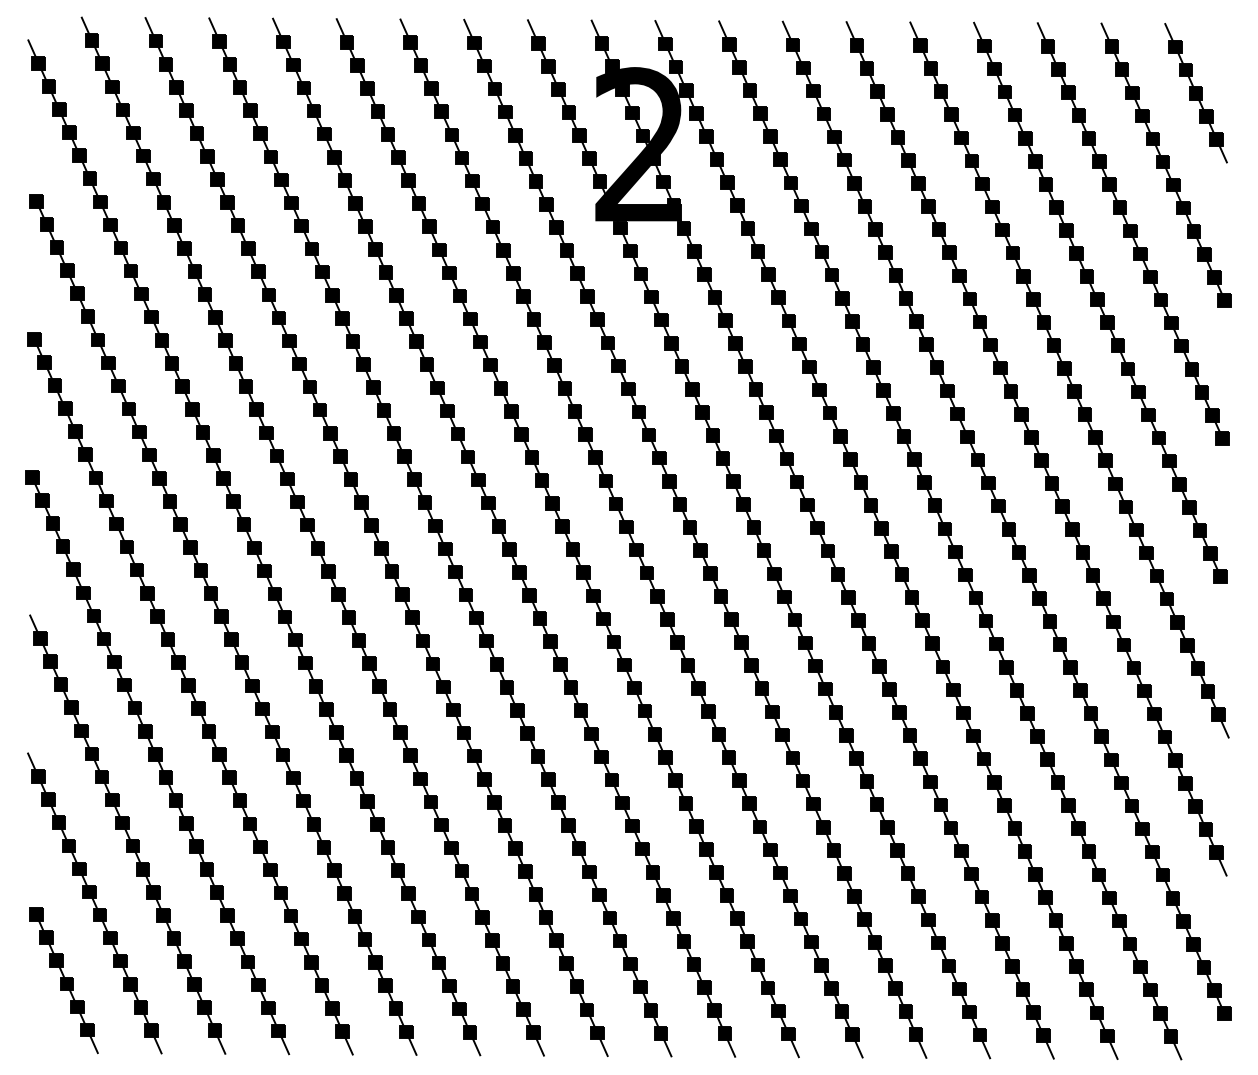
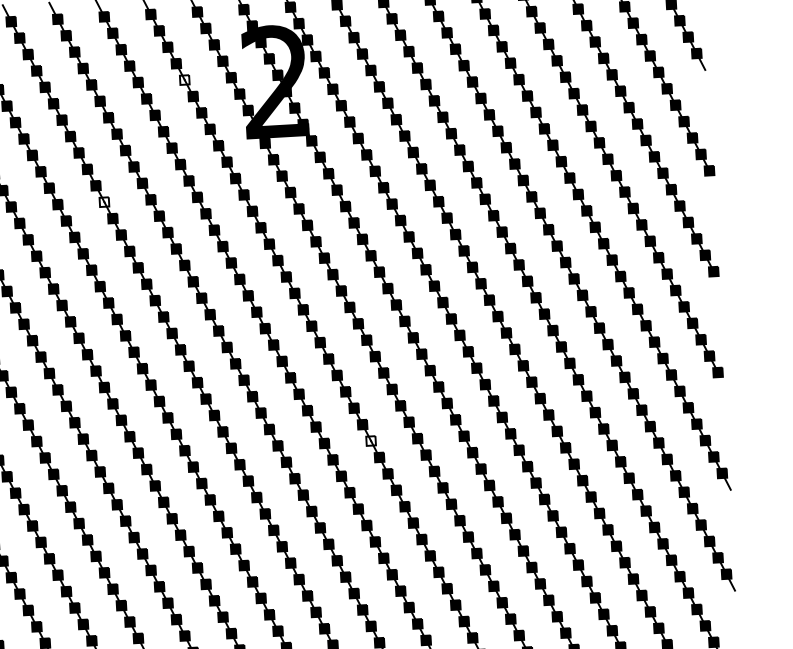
fill: (515, 134) -> (184, 79), removed
fill: (395, 295) -> (103, 202), removed
fill: (741, 642) -> (371, 440), removed

